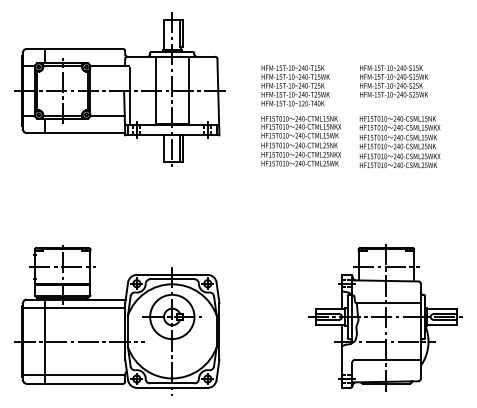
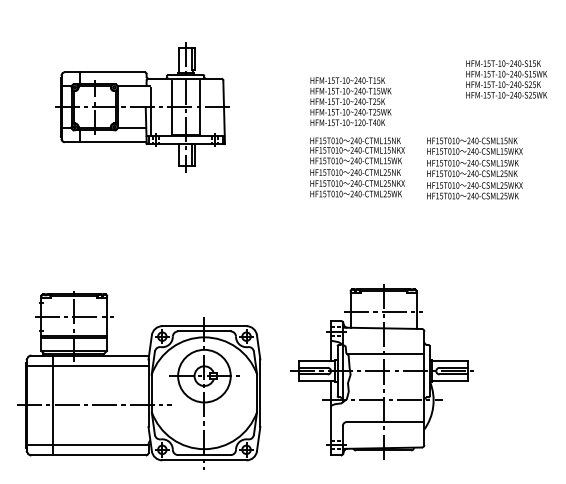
text: (393, 81) -> (506, 79), moved
part: (120, 89) -> (142, 105), size x0.7
part: (384, 317) -> (381, 371), moved

